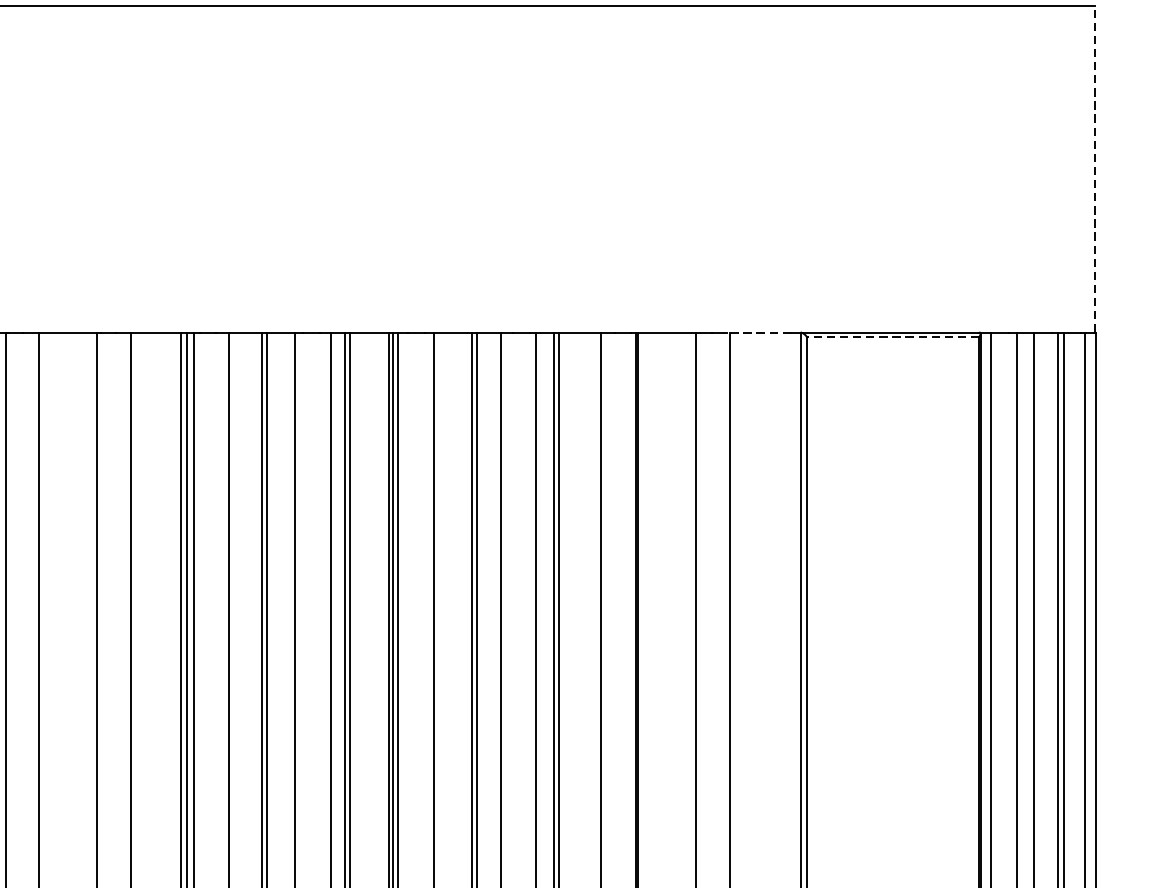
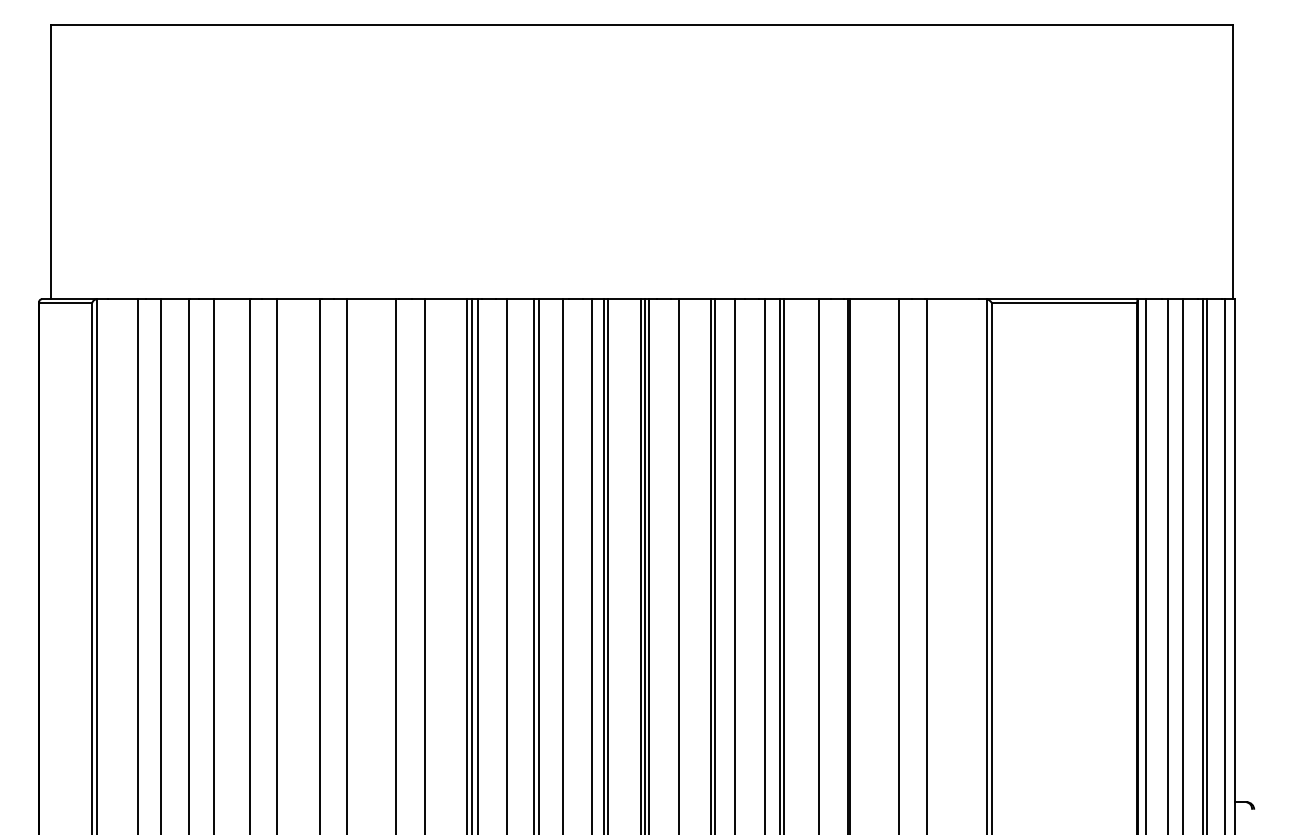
line: (1094, 169) -> (1233, 162), dashed -> solid
line: (758, 332) -> (951, 299), dashed -> solid
line: (892, 337) -> (1063, 303), dashed -> solid

